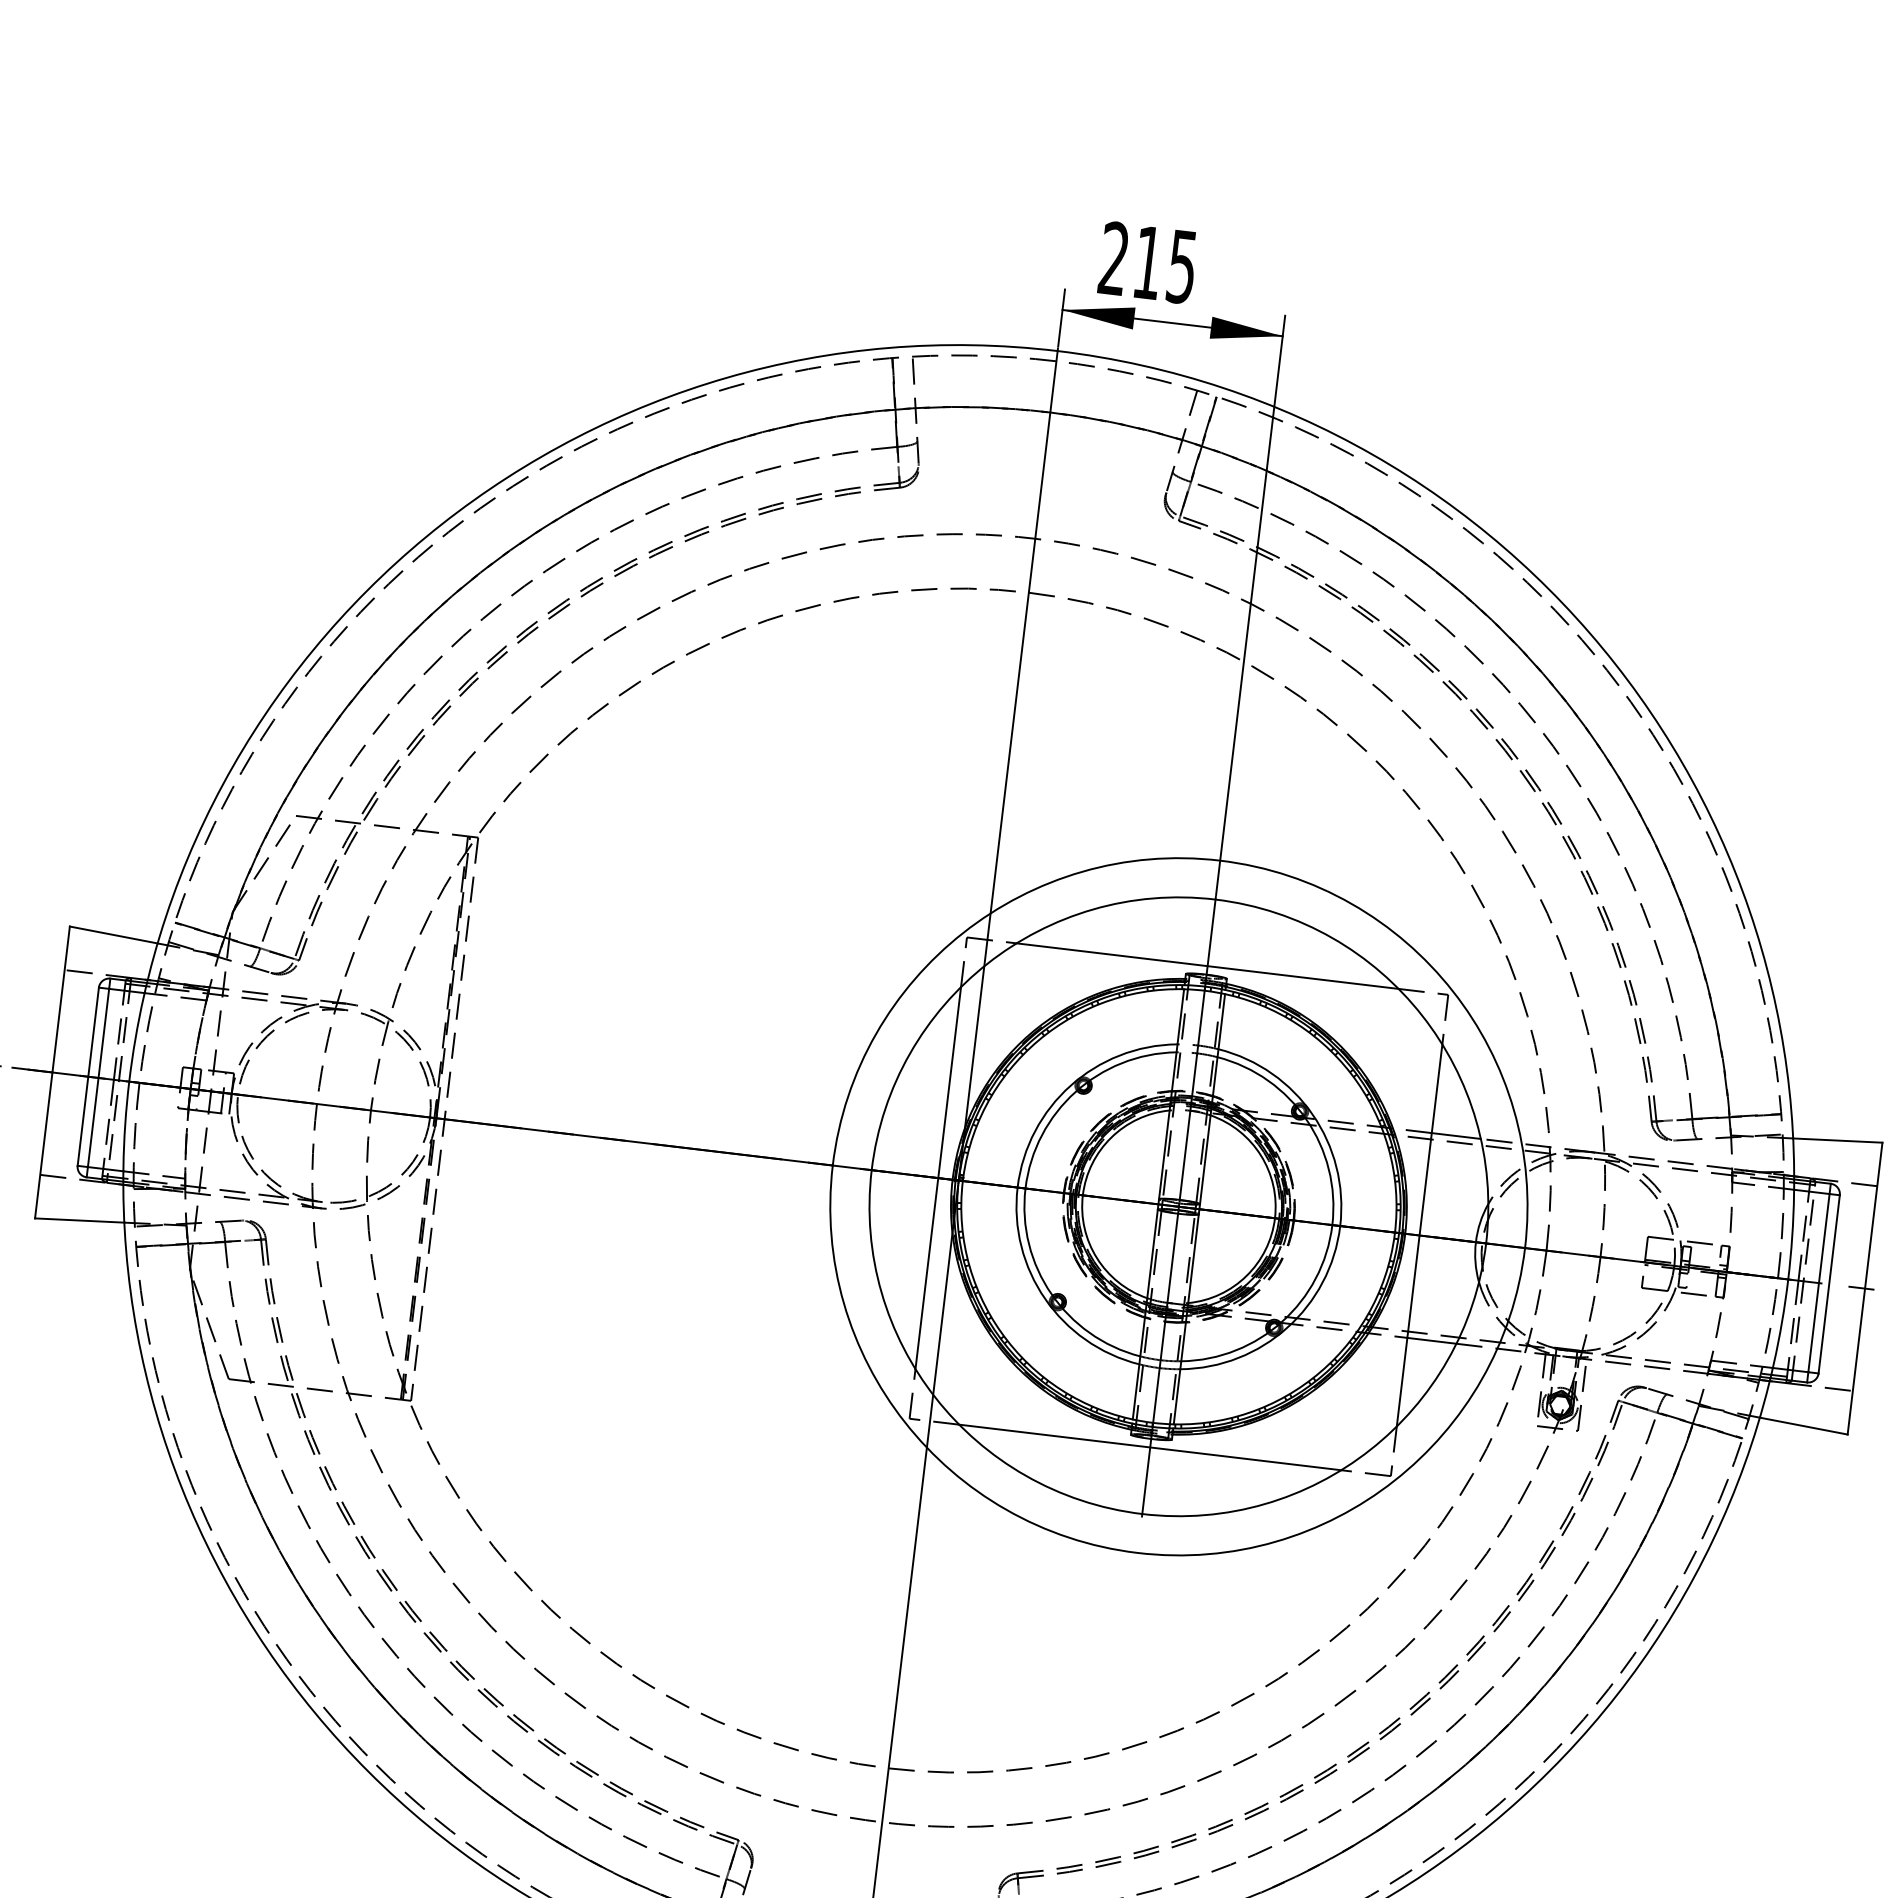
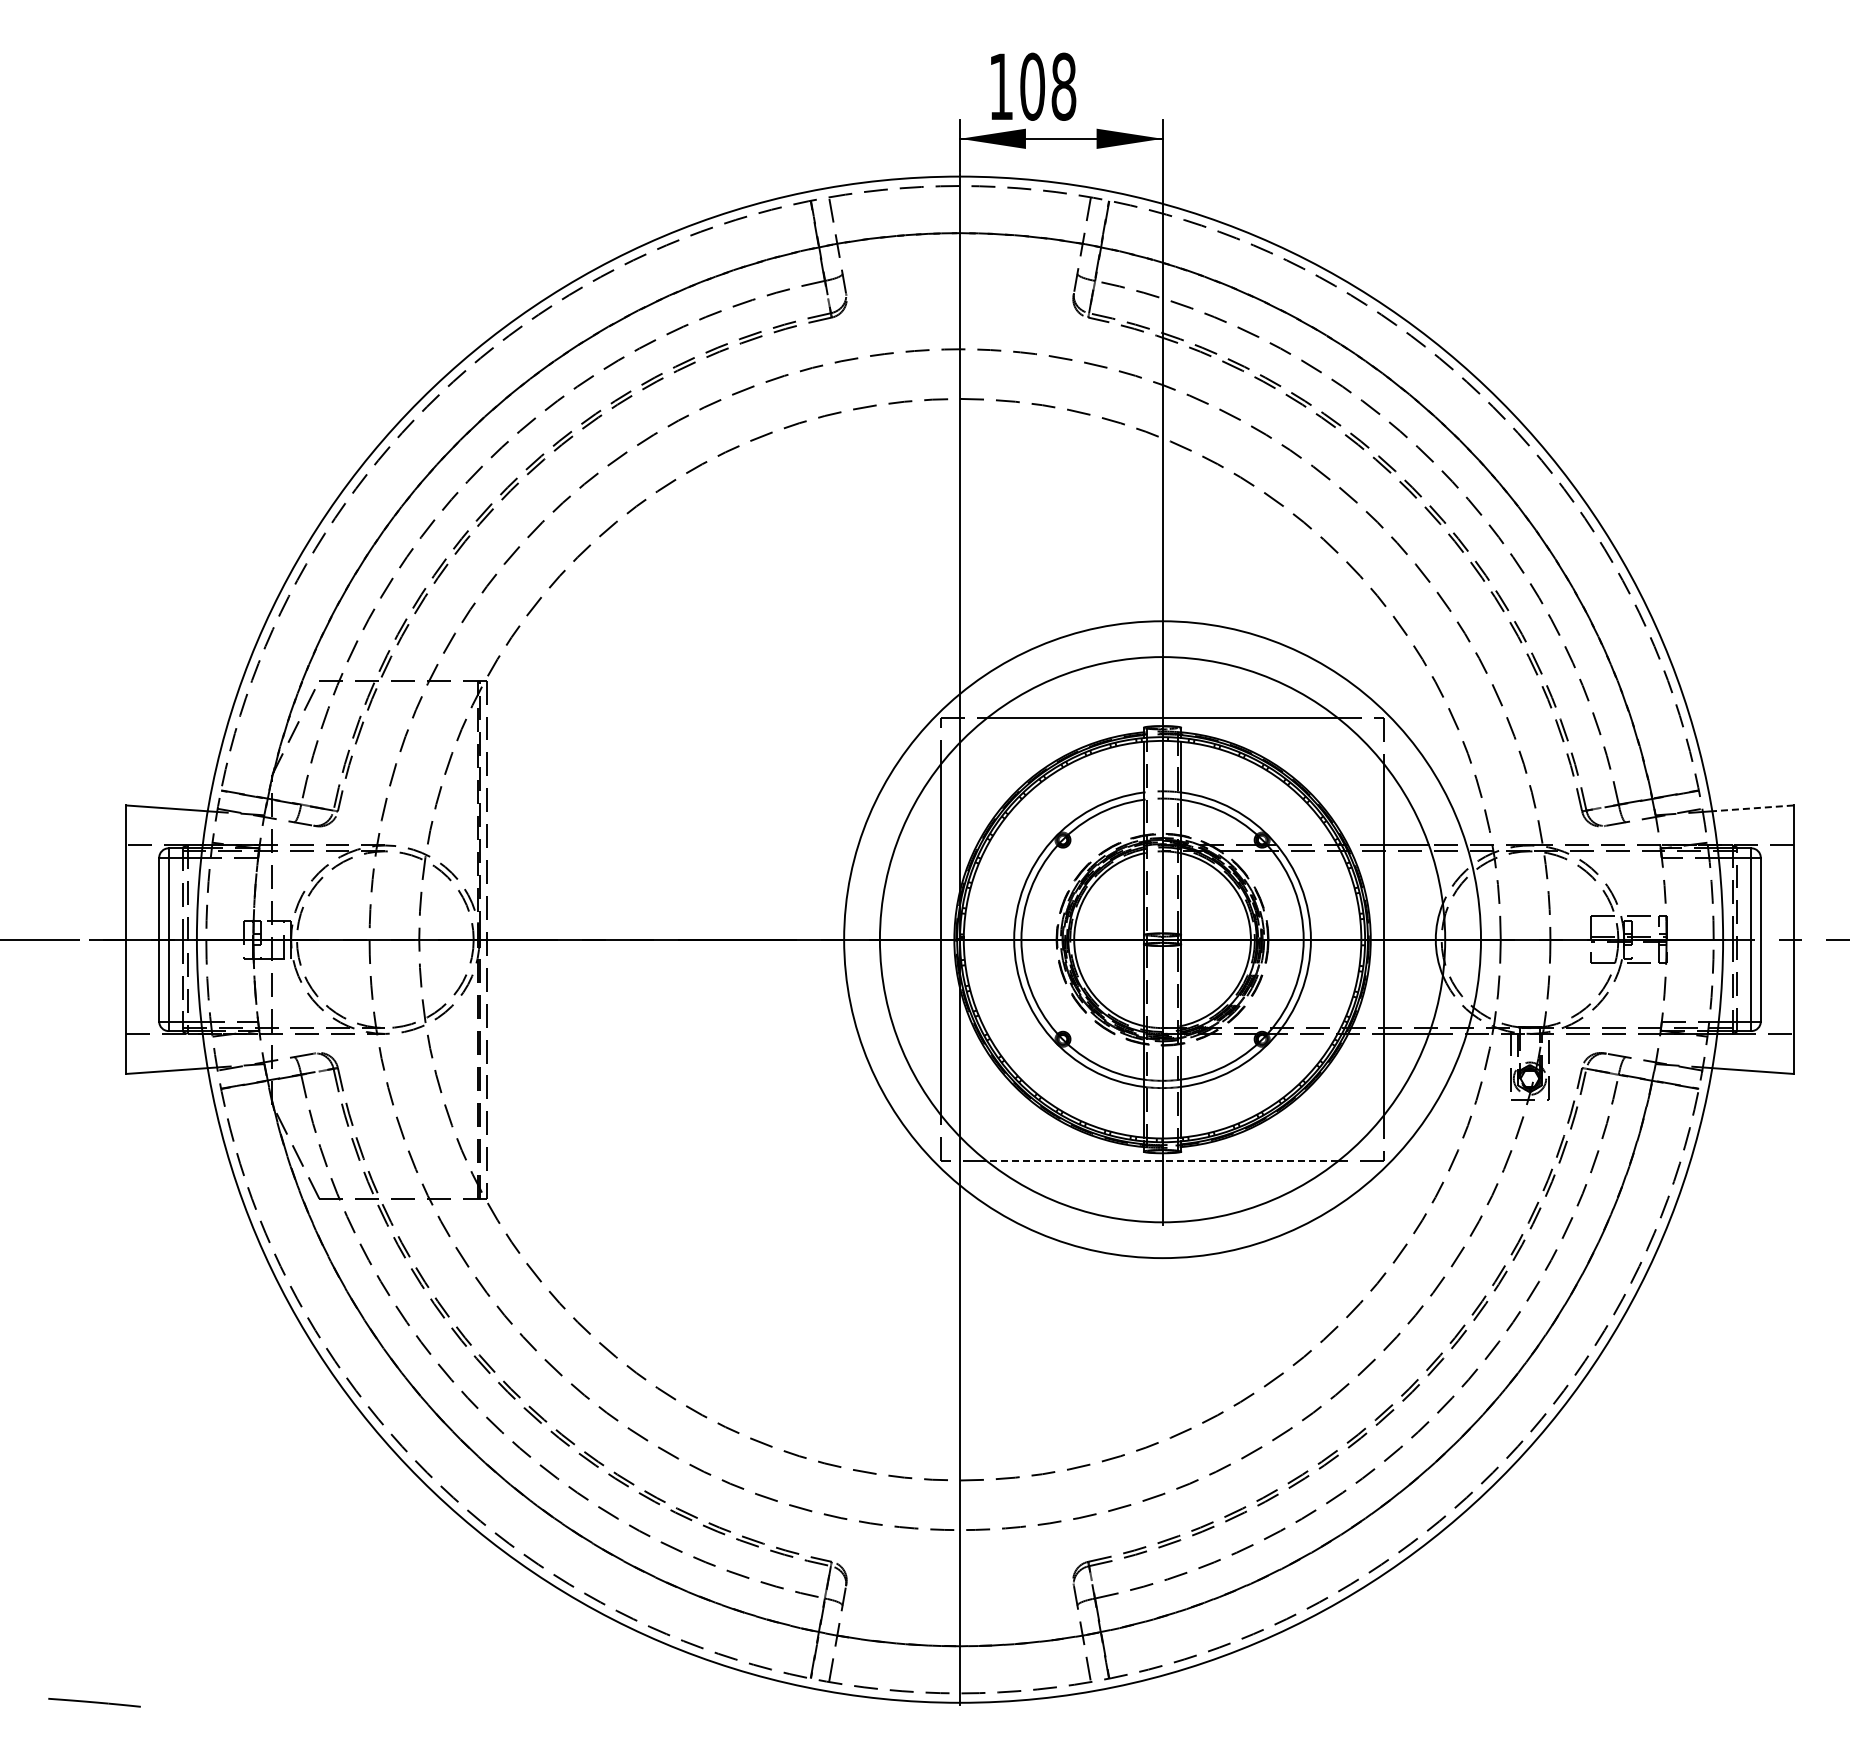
text: (1148, 262) -> (1032, 86), 215 -> 108
line: (1838, 1140) -> (1753, 808), solid -> dashed
line: (1150, 1447) -> (1162, 1161), solid -> dashed

